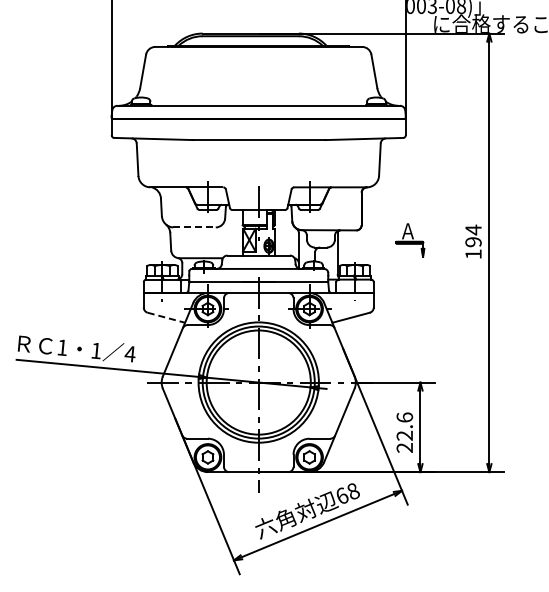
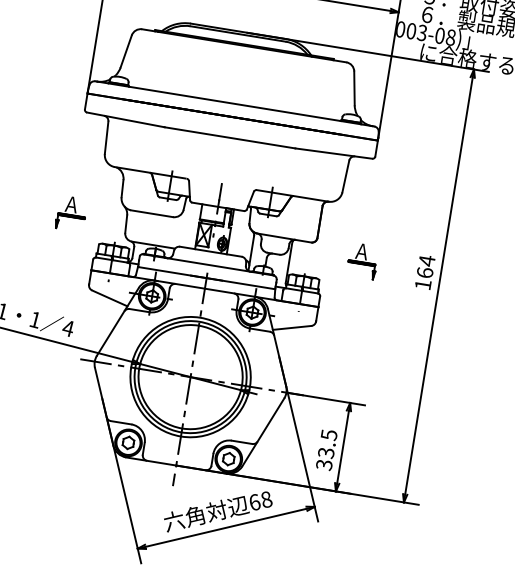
line: (195, 227) -> (152, 213), dashed -> solid
part: (114, 240) -> (70, 213), added
text: (473, 242) -> (424, 273), 194 -> 164
line: (166, 317) -> (109, 298), dashed -> solid
text: (404, 432) -> (326, 449), 22.6 -> 33.5

